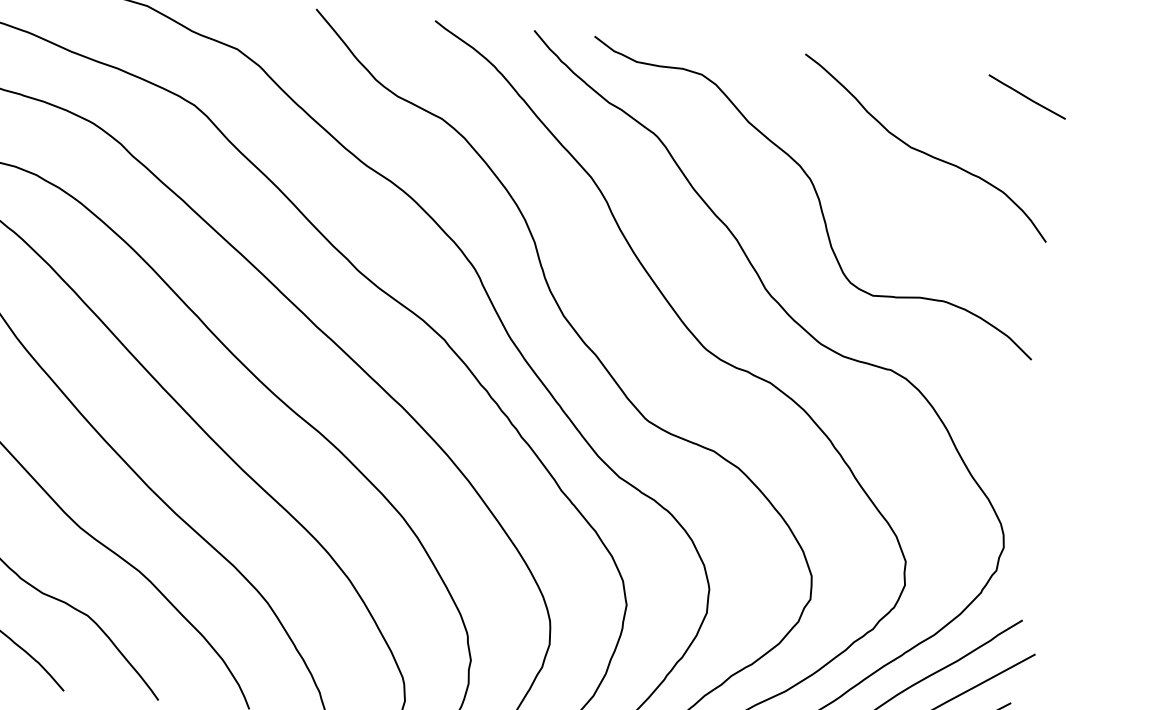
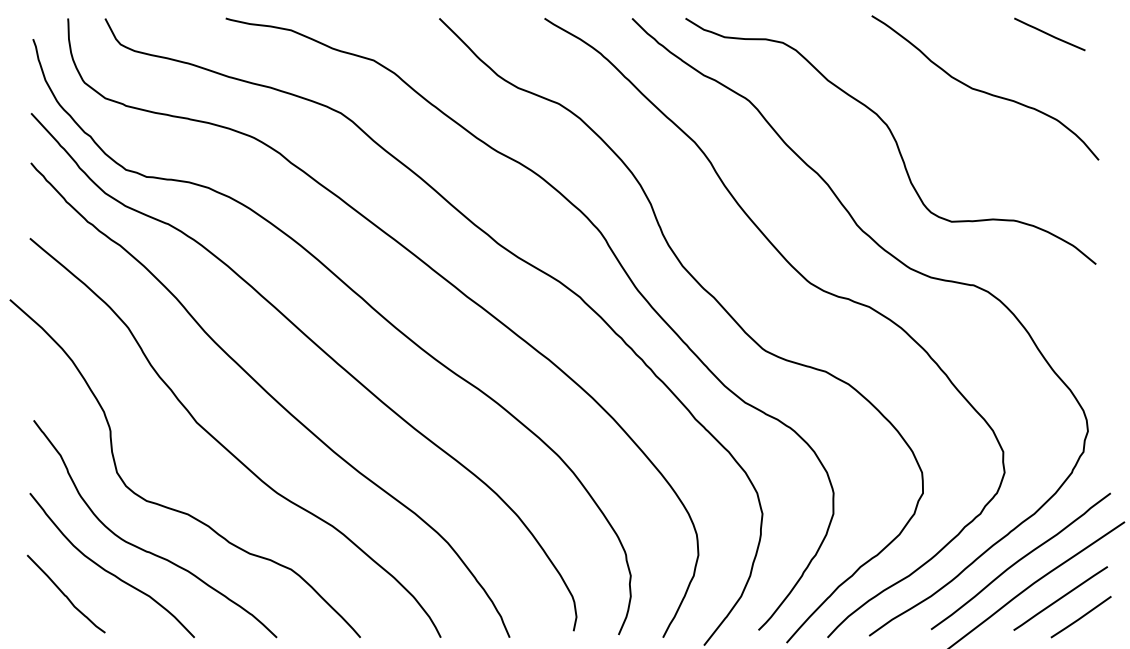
line: (1026, 97) -> (1049, 34), moved

